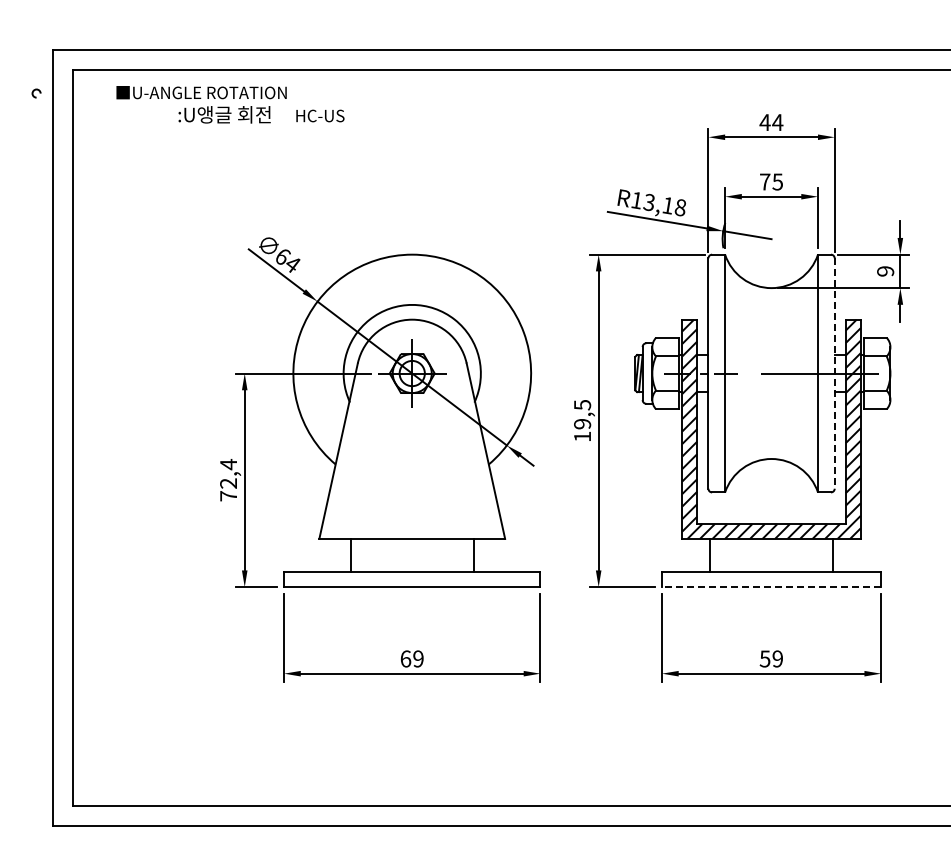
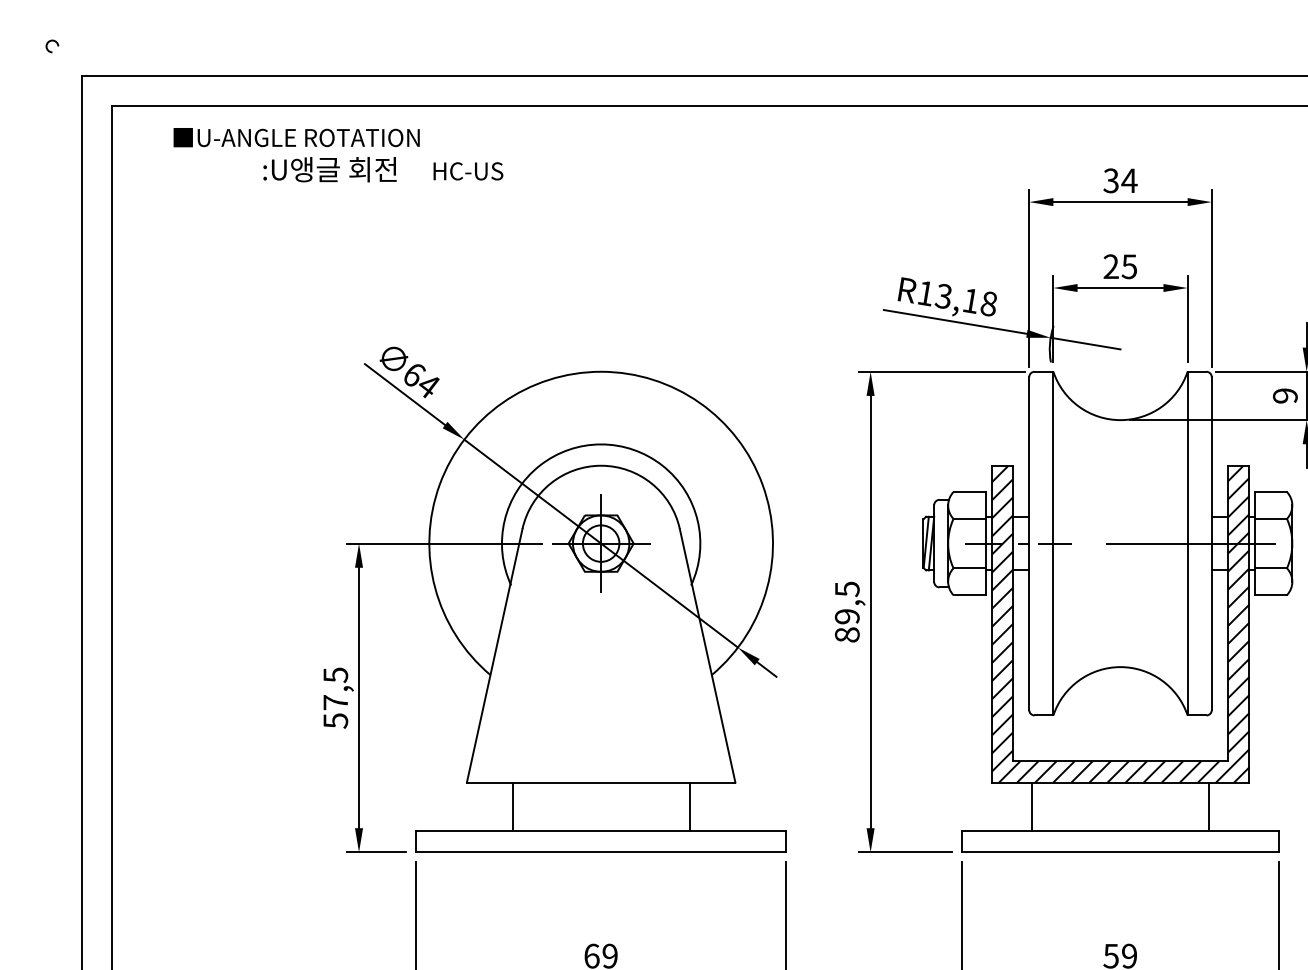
arc: (34, 91) -> (49, 43), moved
text: (764, 122) -> (1110, 180), 44 -> 34
text: (765, 181) -> (1111, 266), 75 -> 25
line: (834, 374) -> (1211, 544), dashed -> solid
text: (582, 436) -> (847, 634), 19,5 -> 89,5
text: (228, 480) -> (335, 698), 72,4 -> 57,5
line: (771, 587) -> (1120, 852), dashed -> solid

